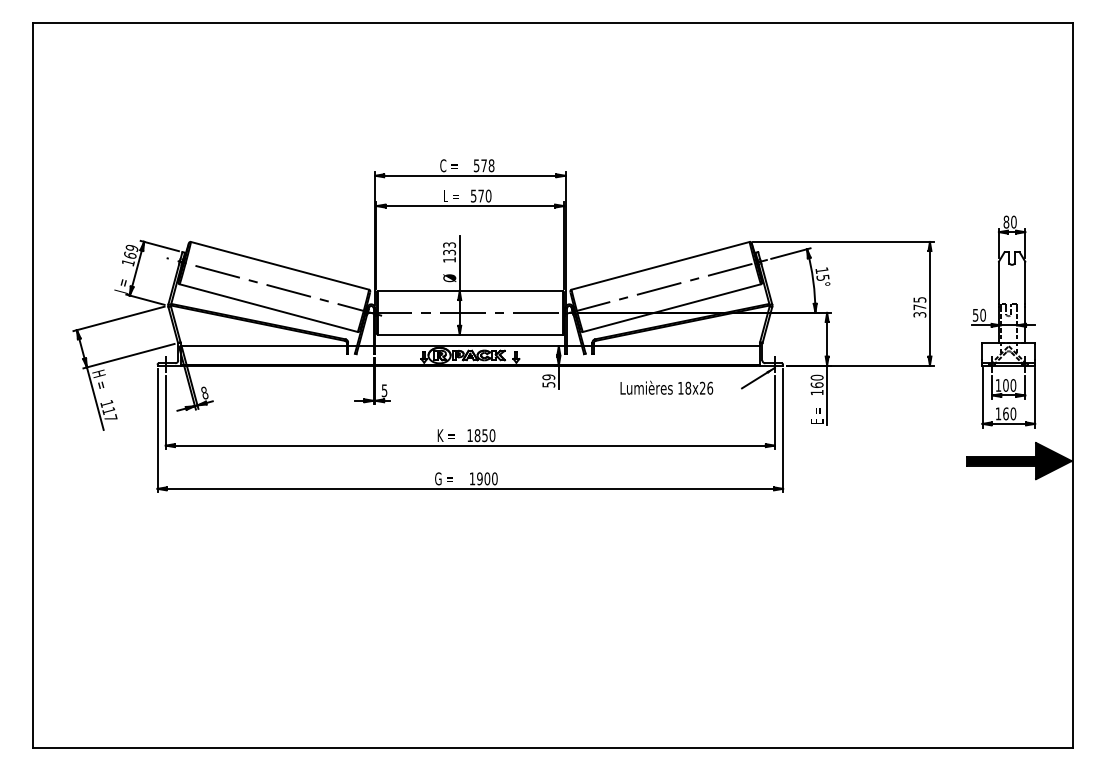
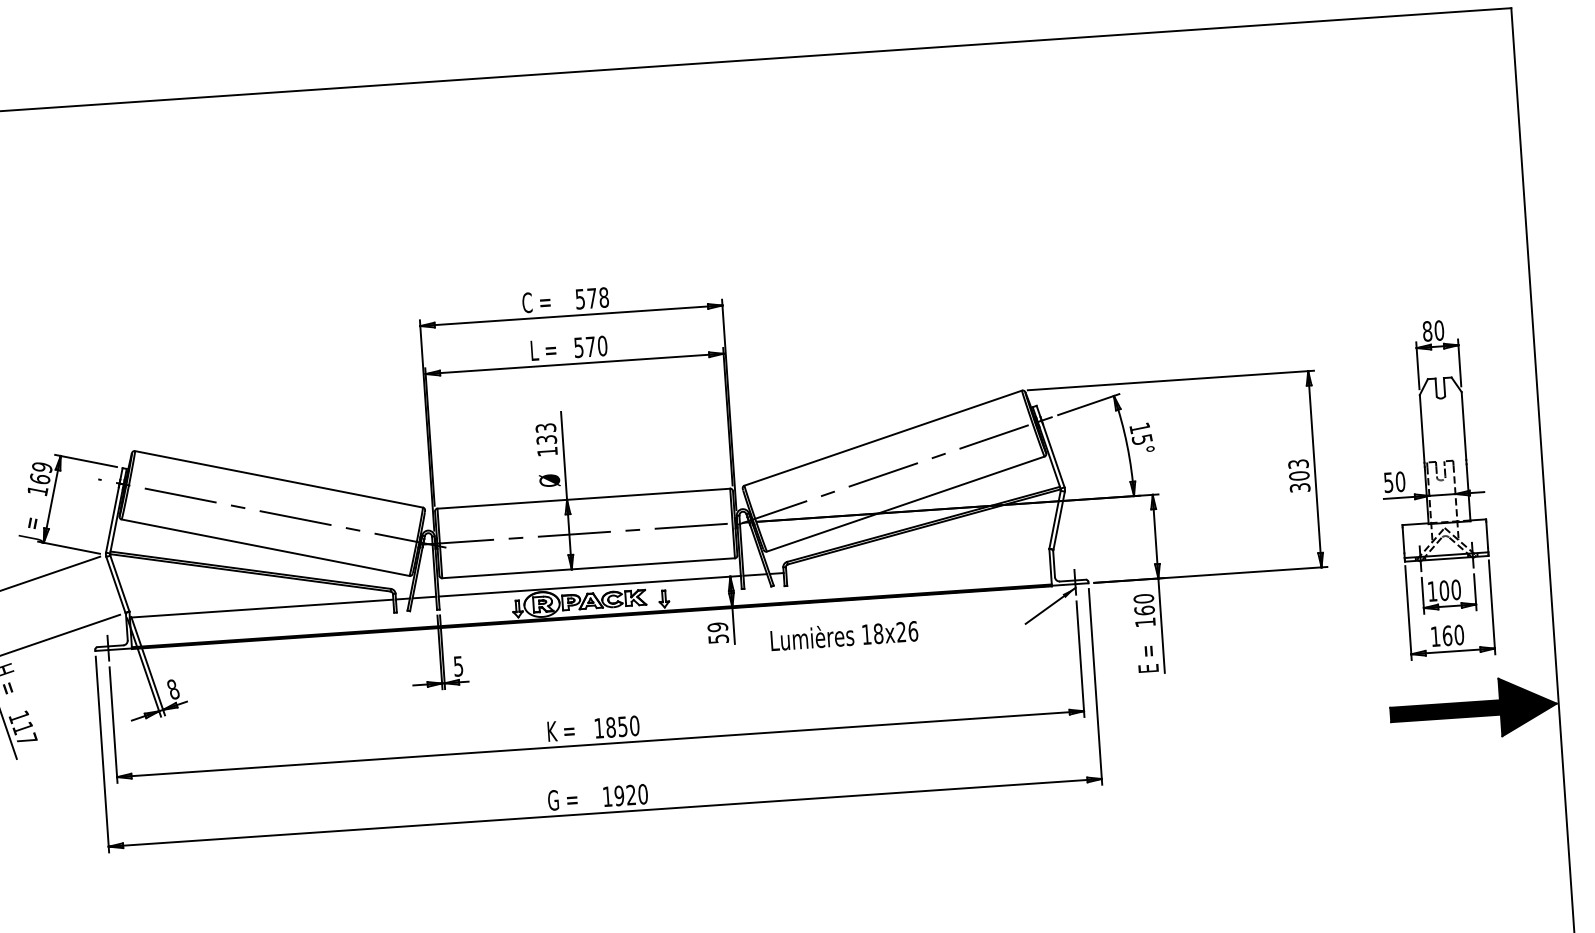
text: (919, 303) -> (1298, 469), 375 -> 303
line: (677, 346) -> (918, 564), removed
text: (666, 387) -> (843, 634), moved
text: (487, 478) -> (631, 794), 1900 -> 1920

